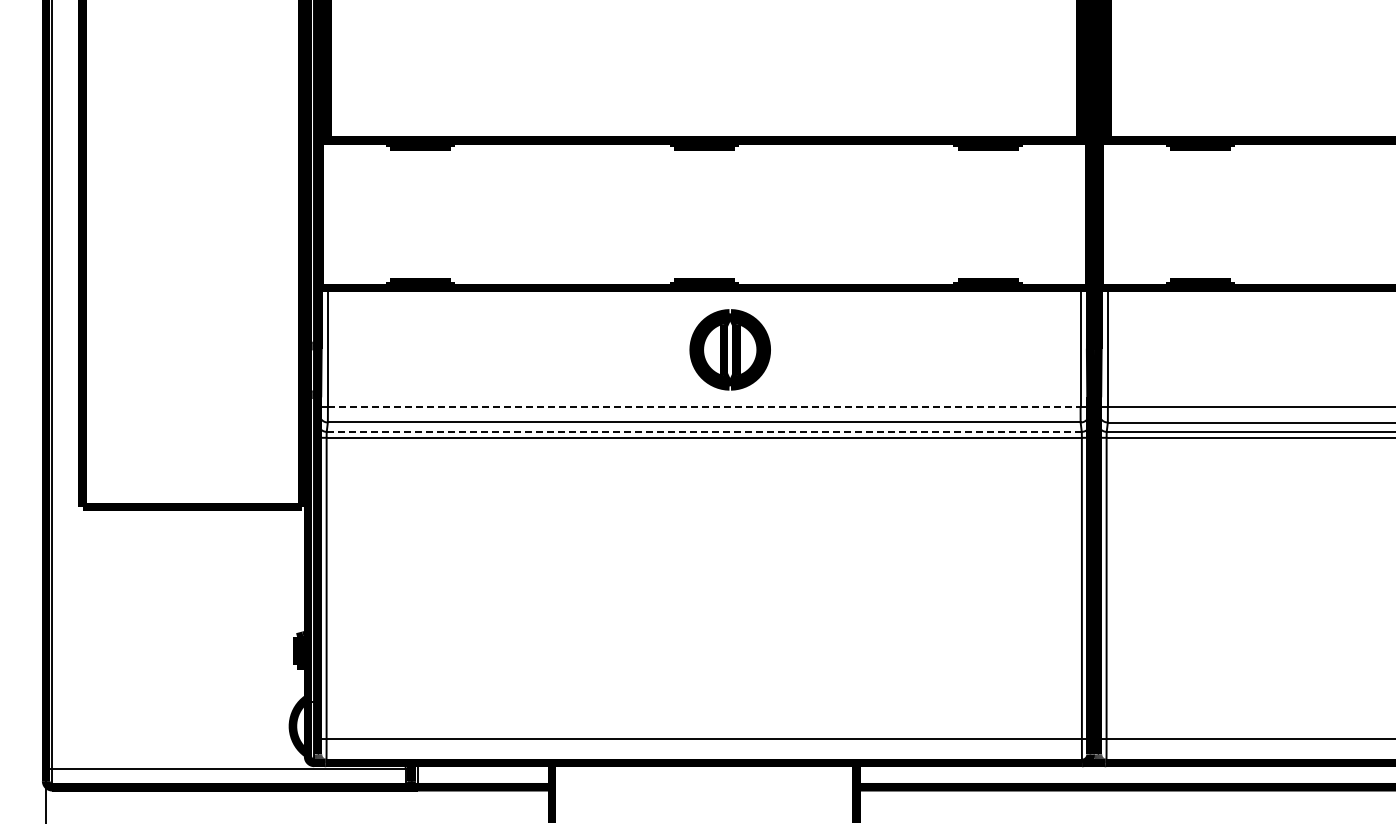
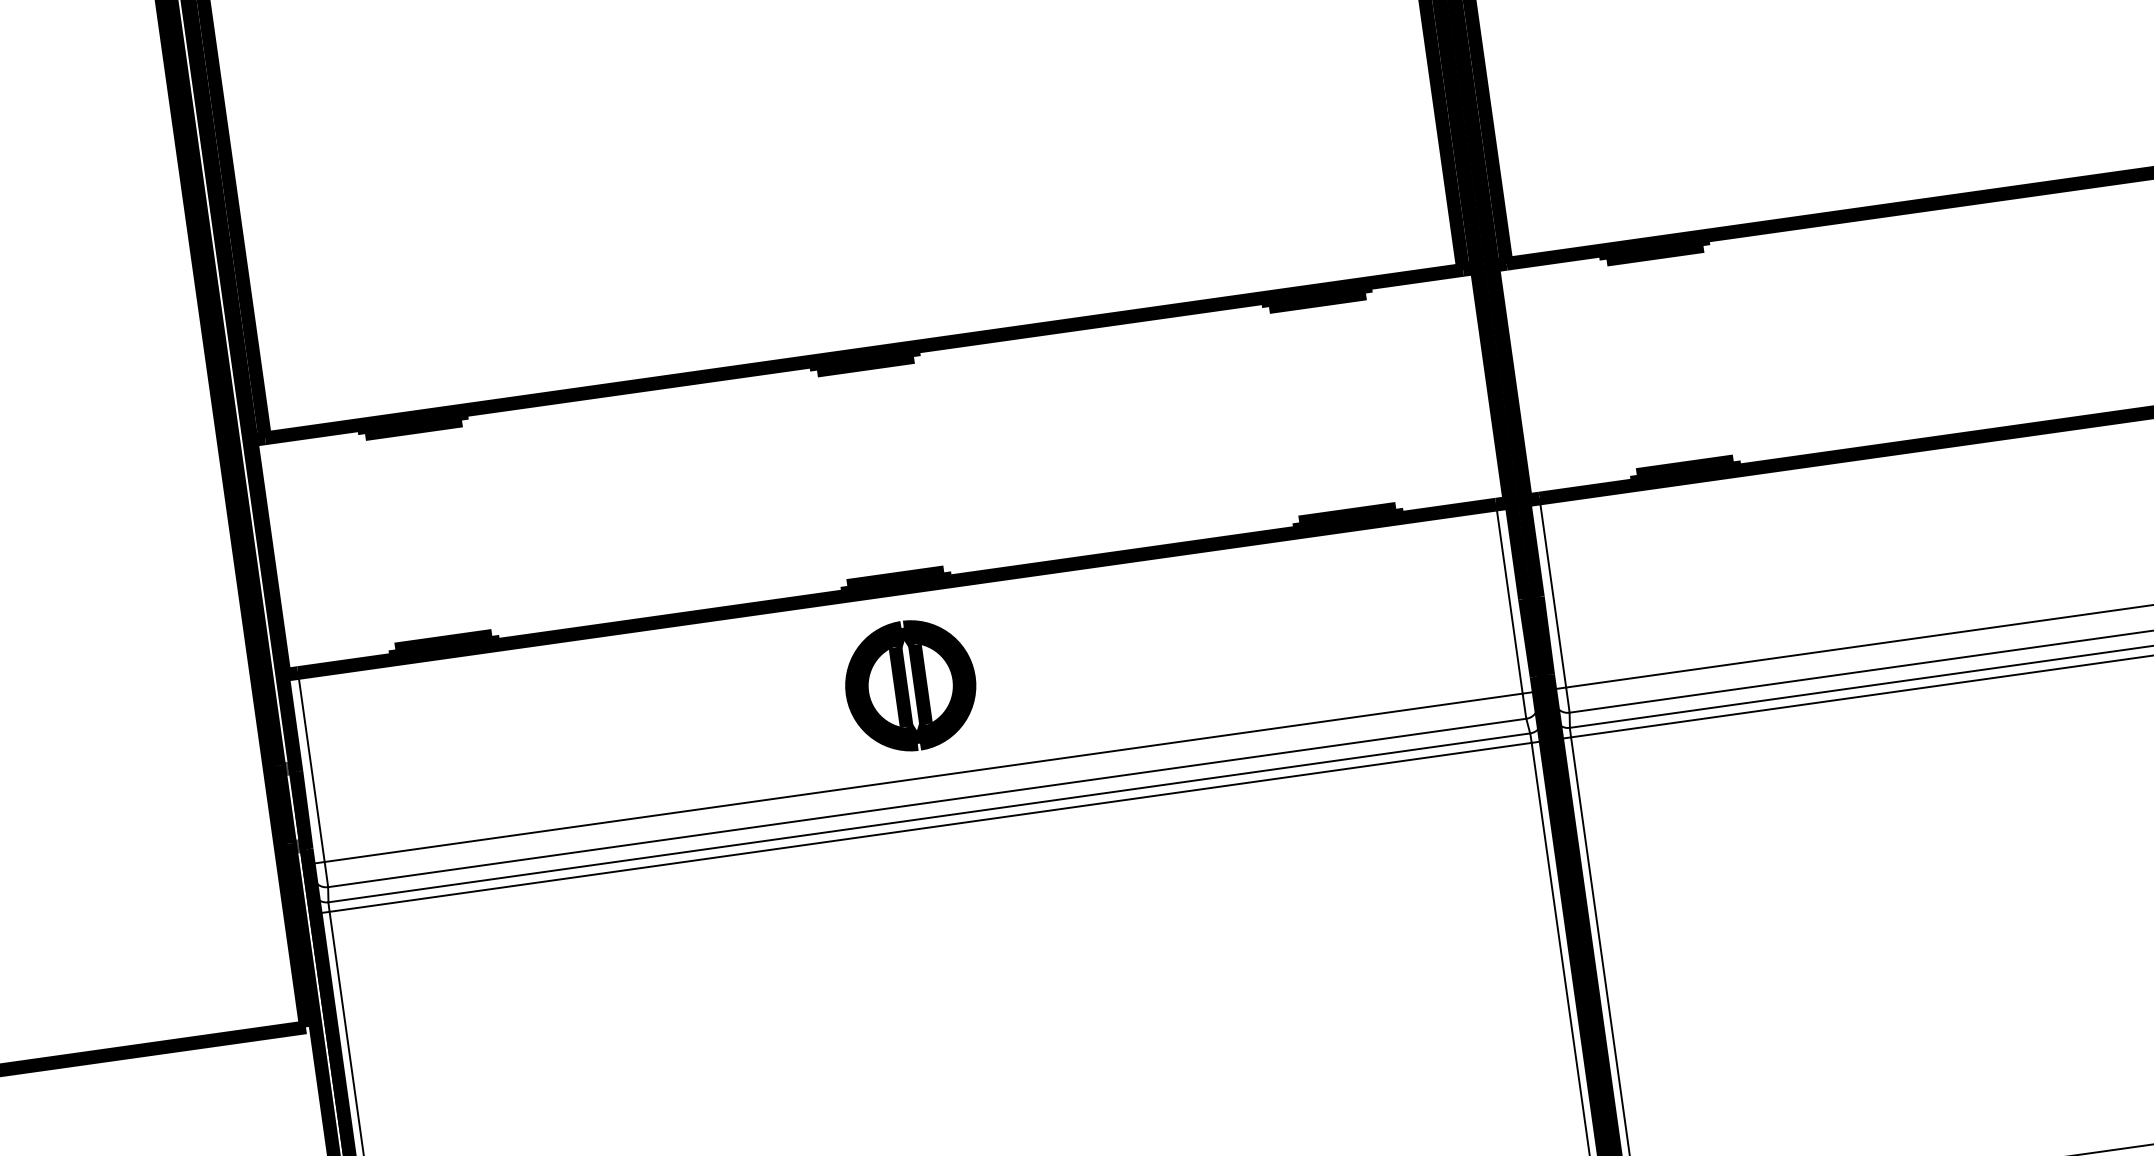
part: (729, 349) -> (909, 685), moved
line: (704, 406) -> (924, 777), dashed -> solid
line: (704, 431) -> (929, 817), dashed -> solid

